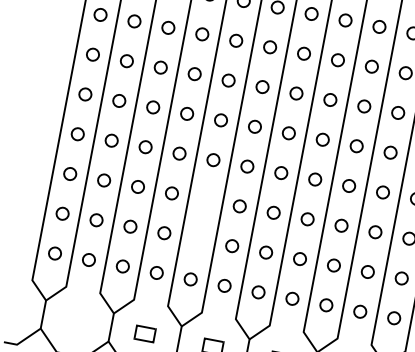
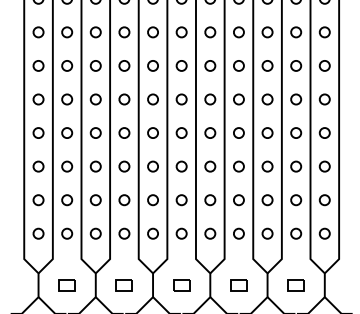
part: (205, 199) -> (152, 166), added
part: (197, 239) -> (152, 200), added
part: (76, 321) -> (66, 285), added

